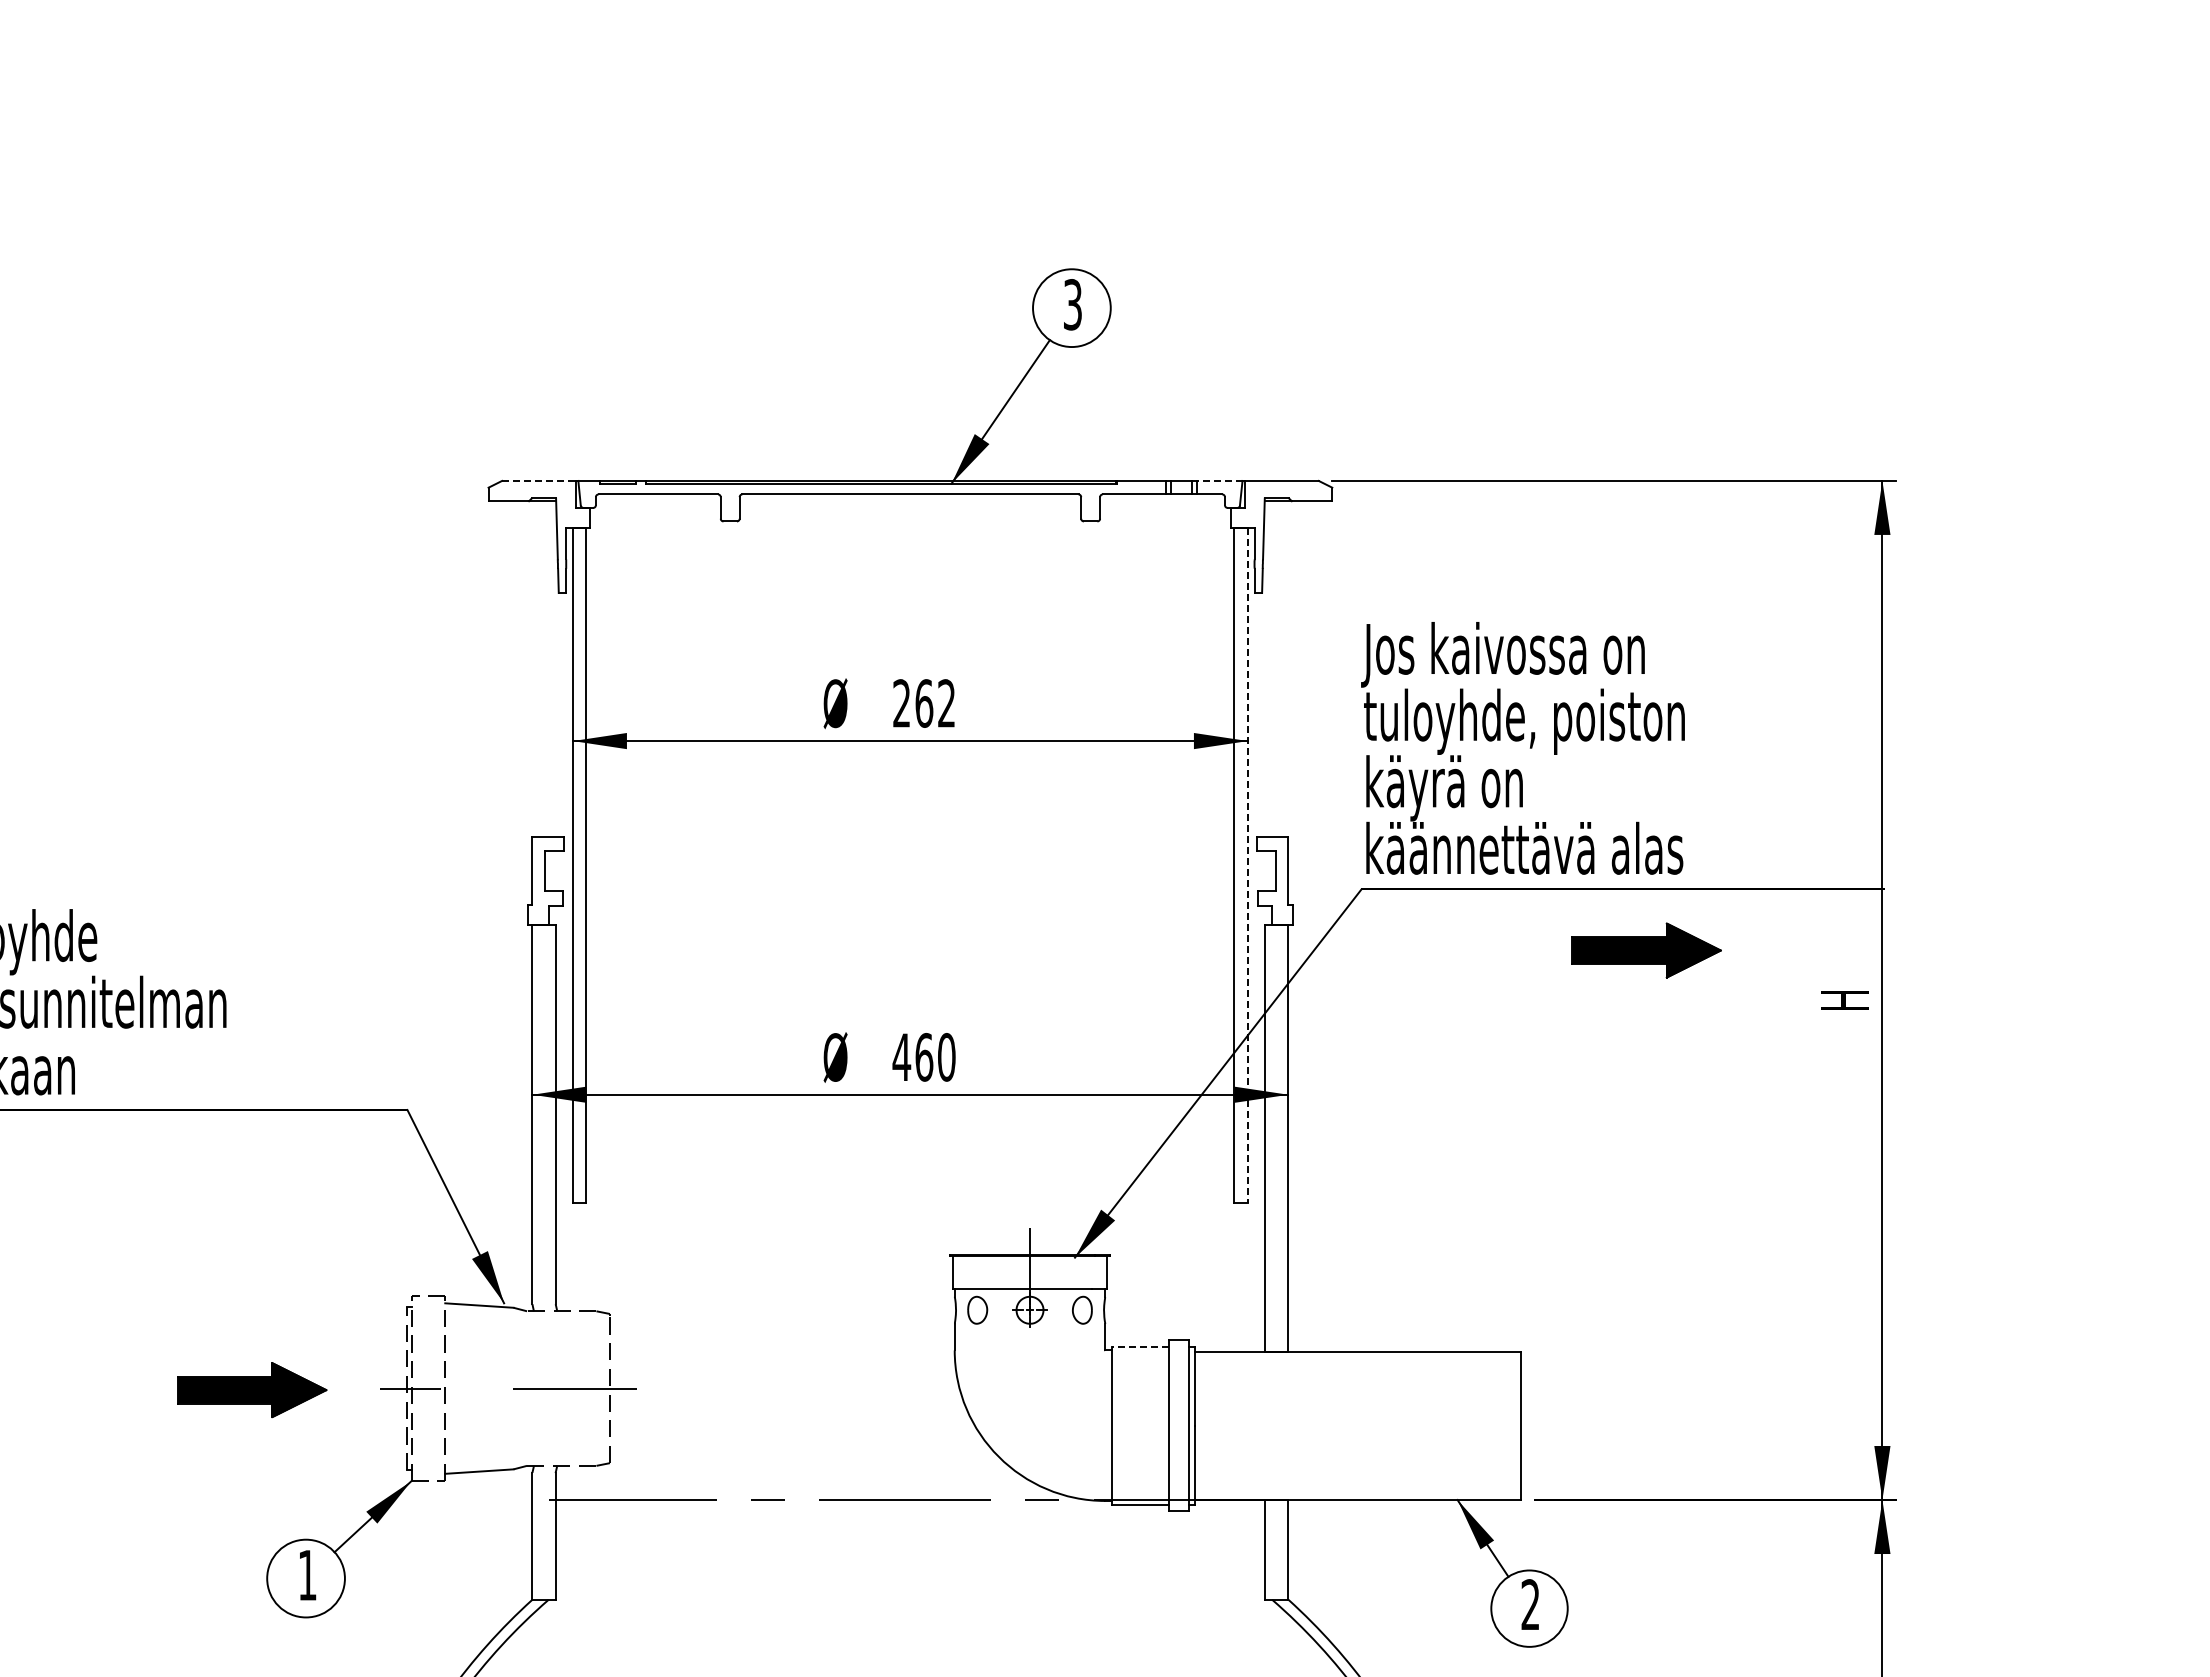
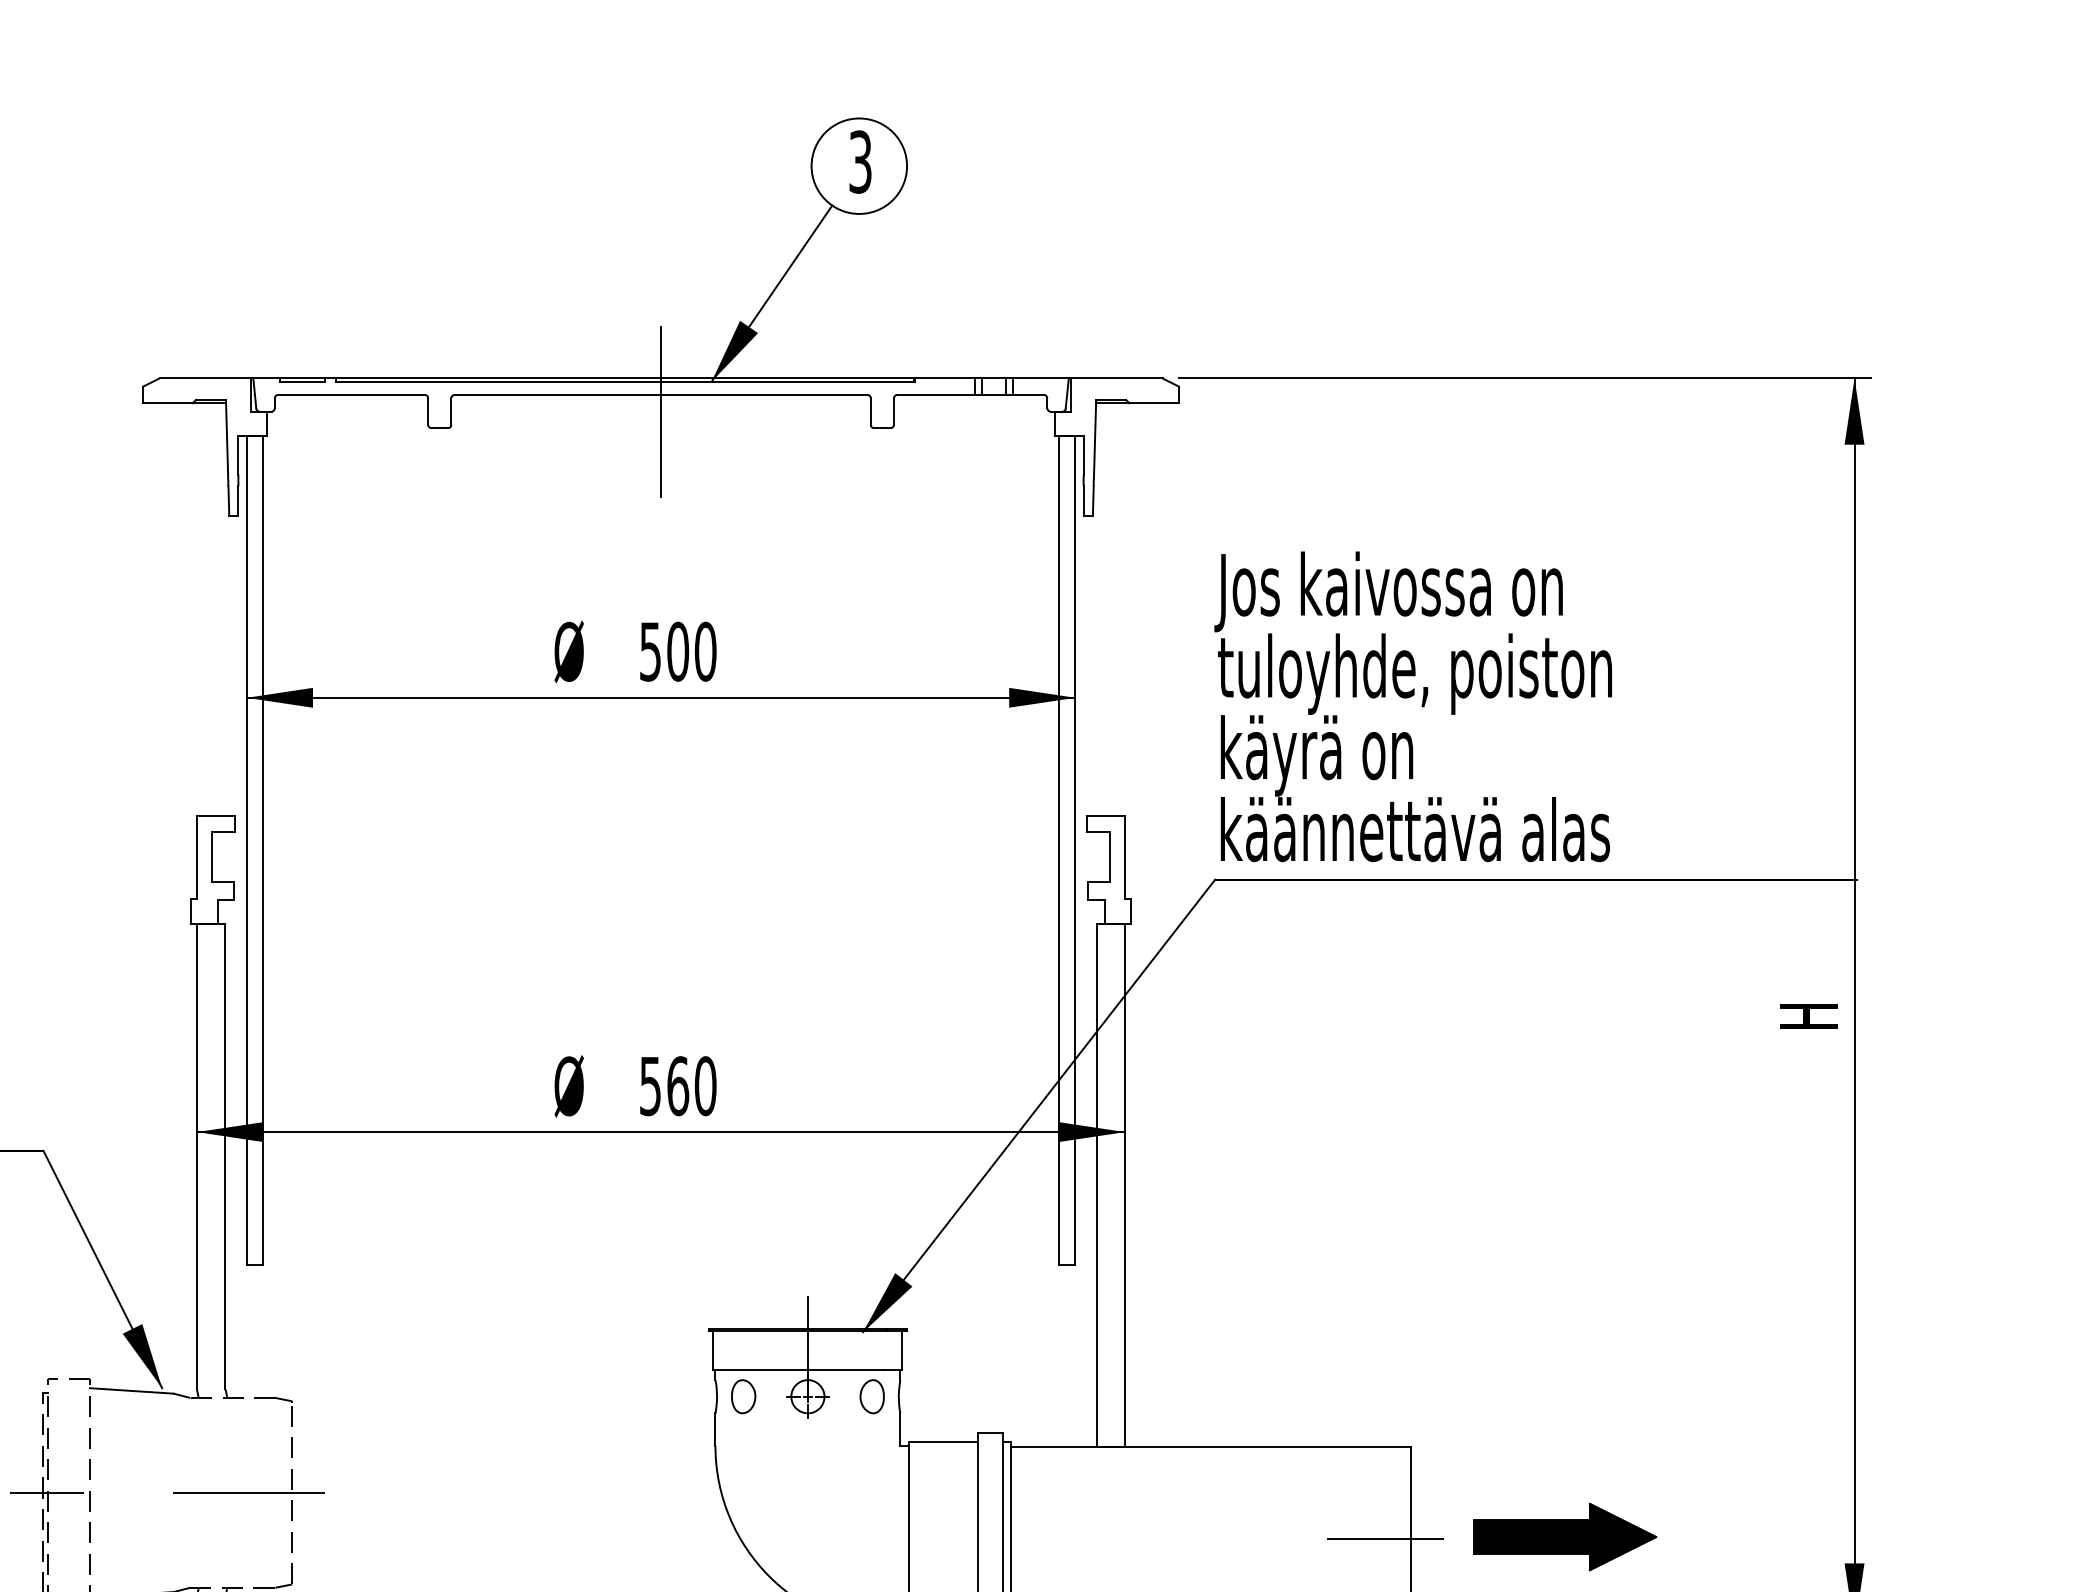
line: (539, 480) -> (205, 377), dashed -> solid
line: (1219, 480) -> (1040, 377), dashed -> solid
line: (910, 508) -> (661, 412), added
text: (924, 703) -> (678, 651), 262 -> 500
line: (1247, 866) -> (1074, 851), dashed -> solid
part: (1646, 950) -> (1564, 1536), moved
text: (901, 1057) -> (650, 1086), 460 -> 560
line: (1139, 1346) -> (942, 1441), dashed -> solid
line: (1500, 1425) -> (1385, 1538), added

